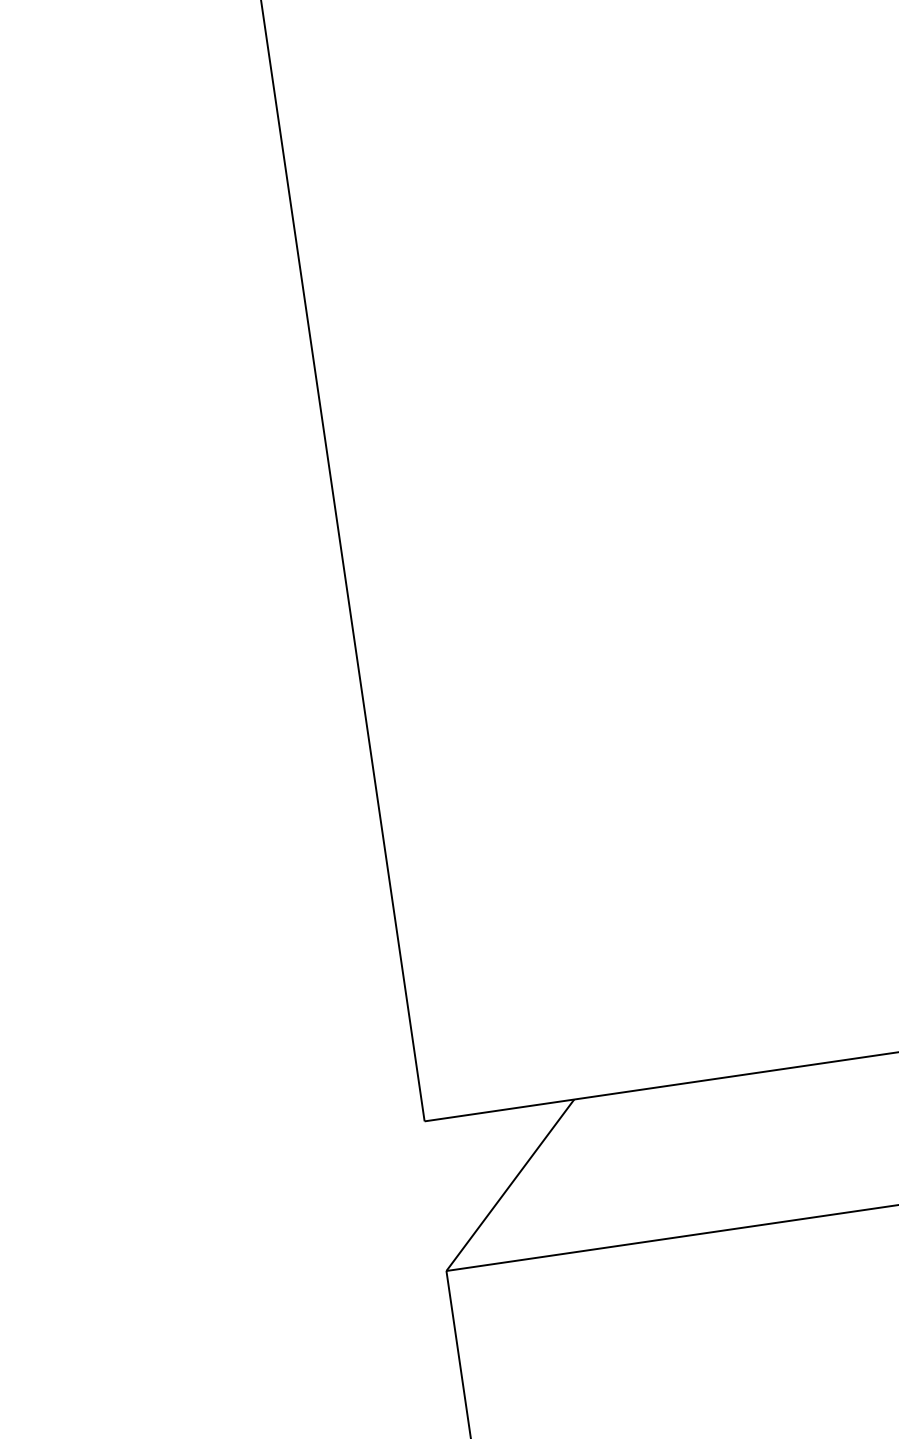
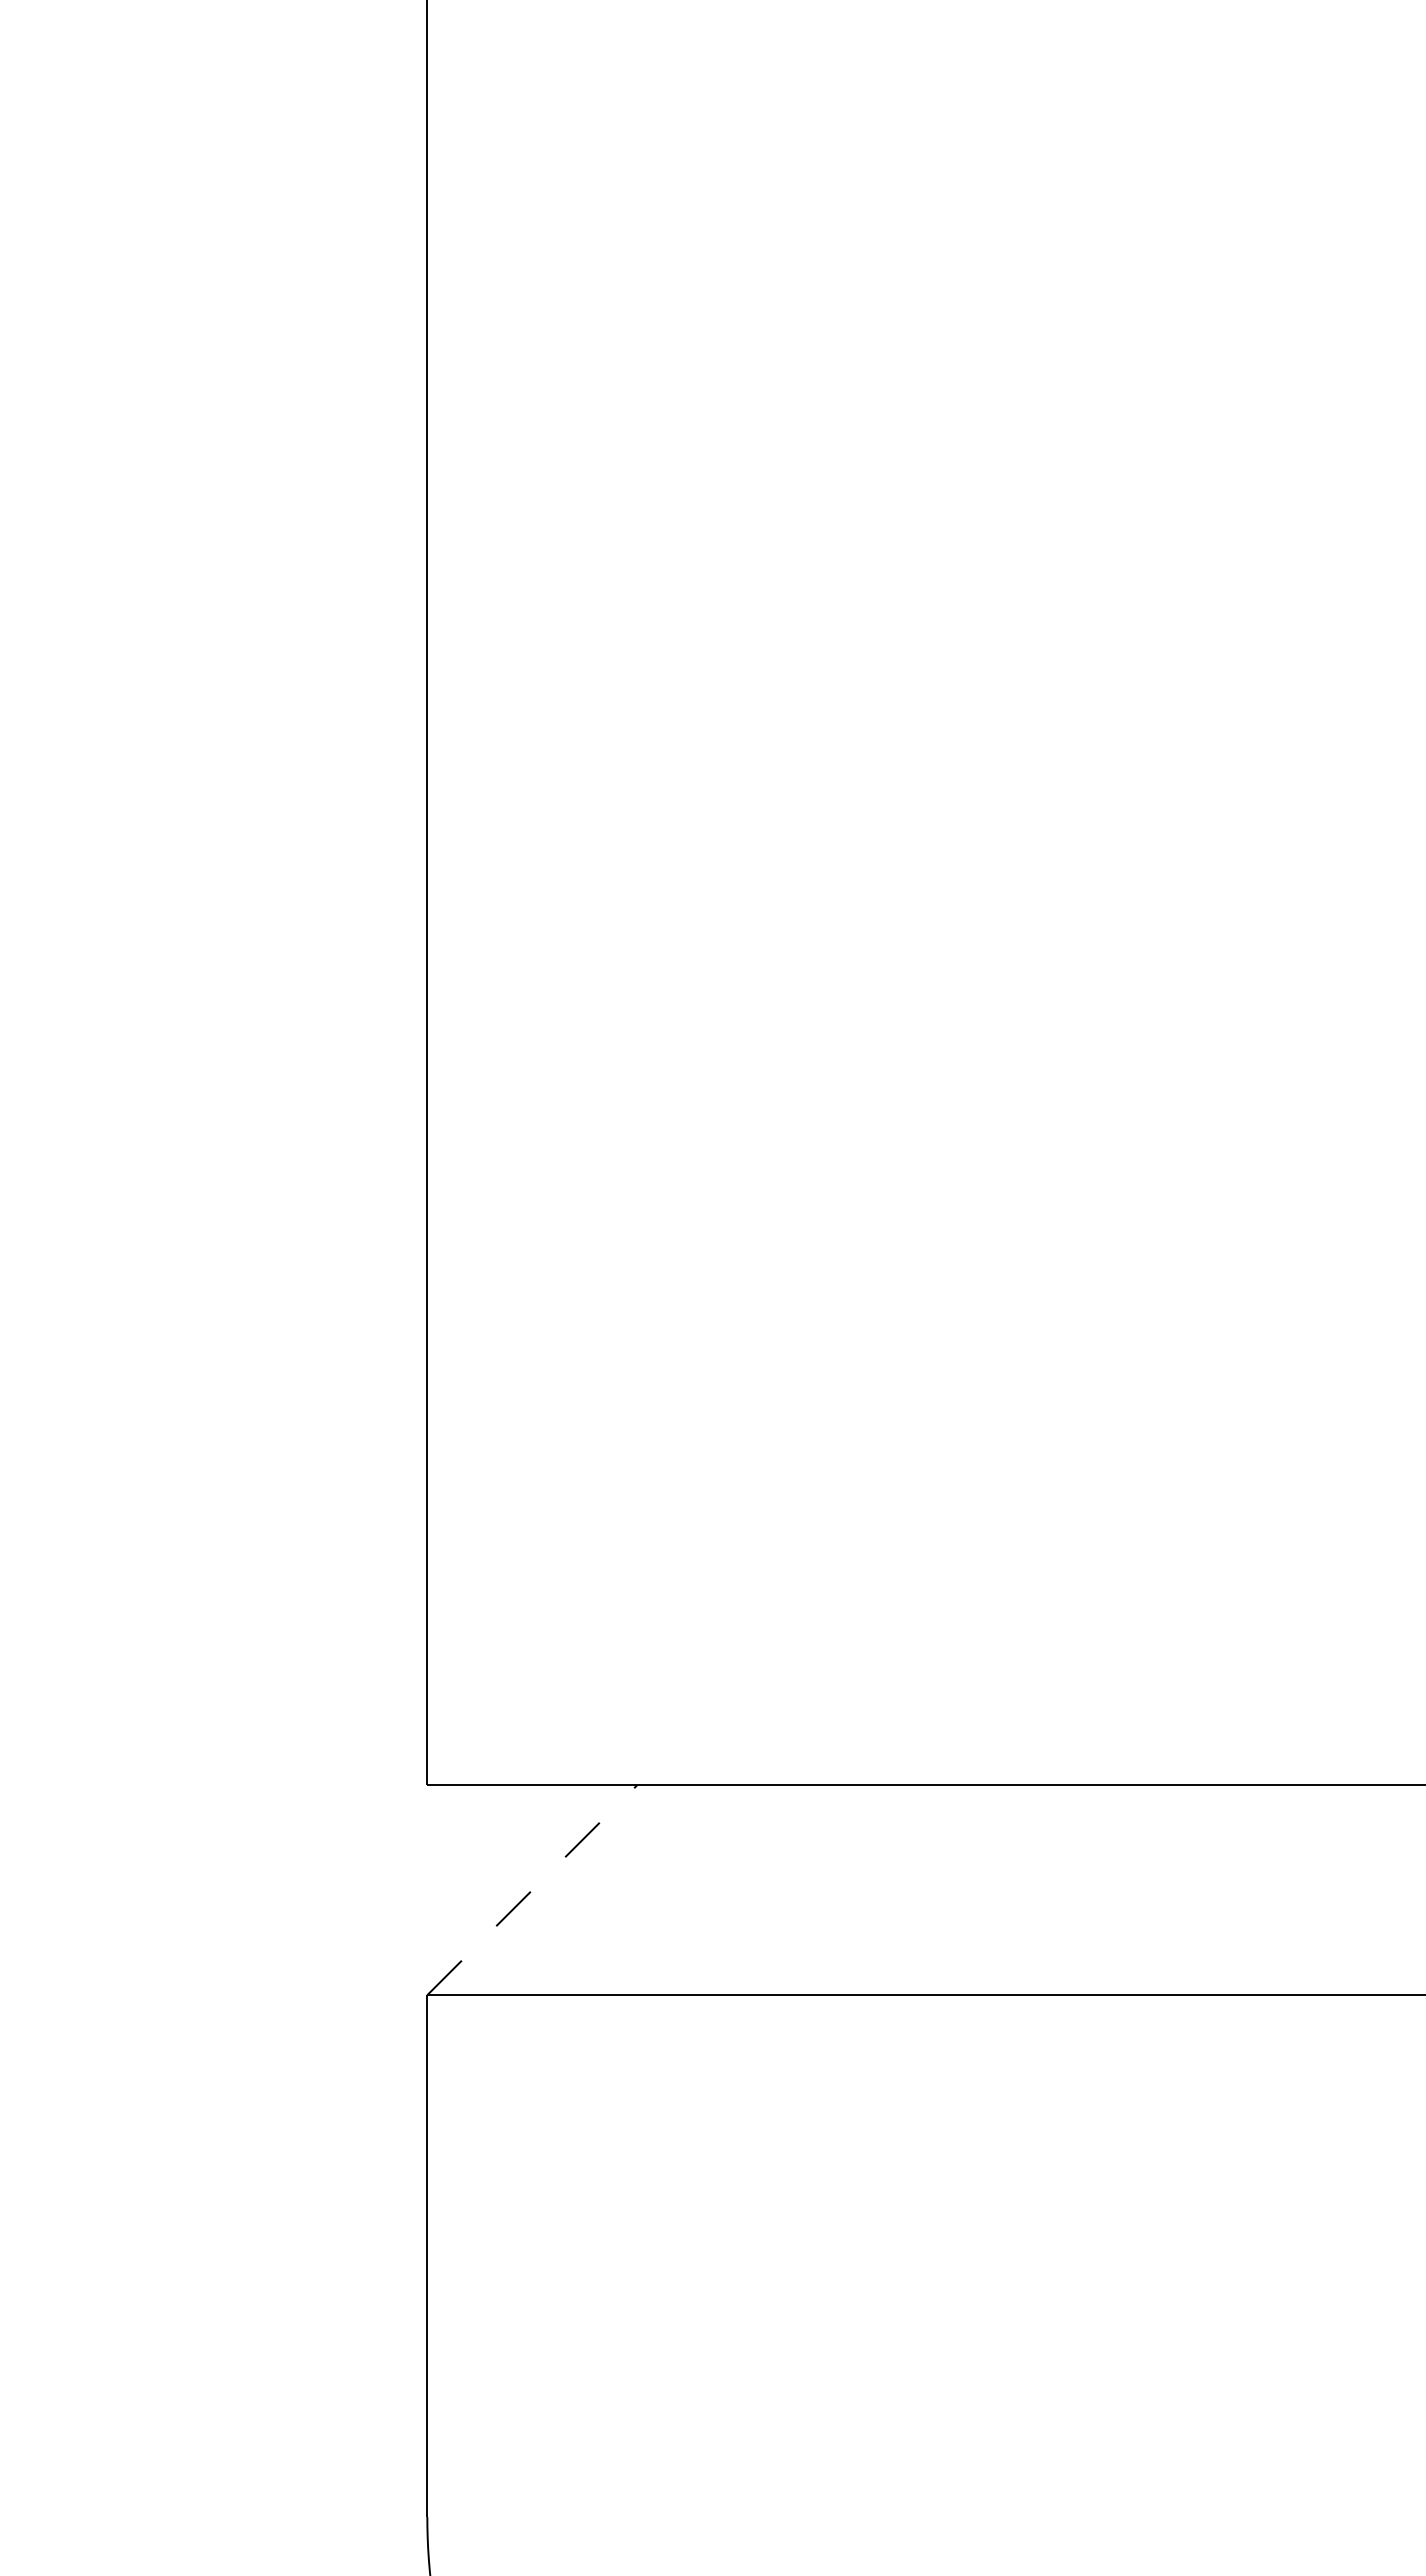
line: (510, 1184) -> (532, 1889), solid -> dashed

